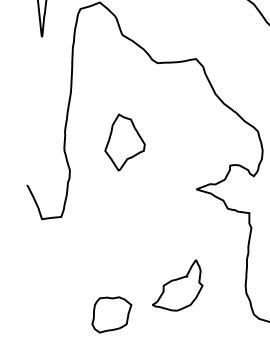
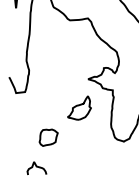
part: (124, 142) -> (54, 57), removed
part: (177, 284) -> (79, 107), moved

